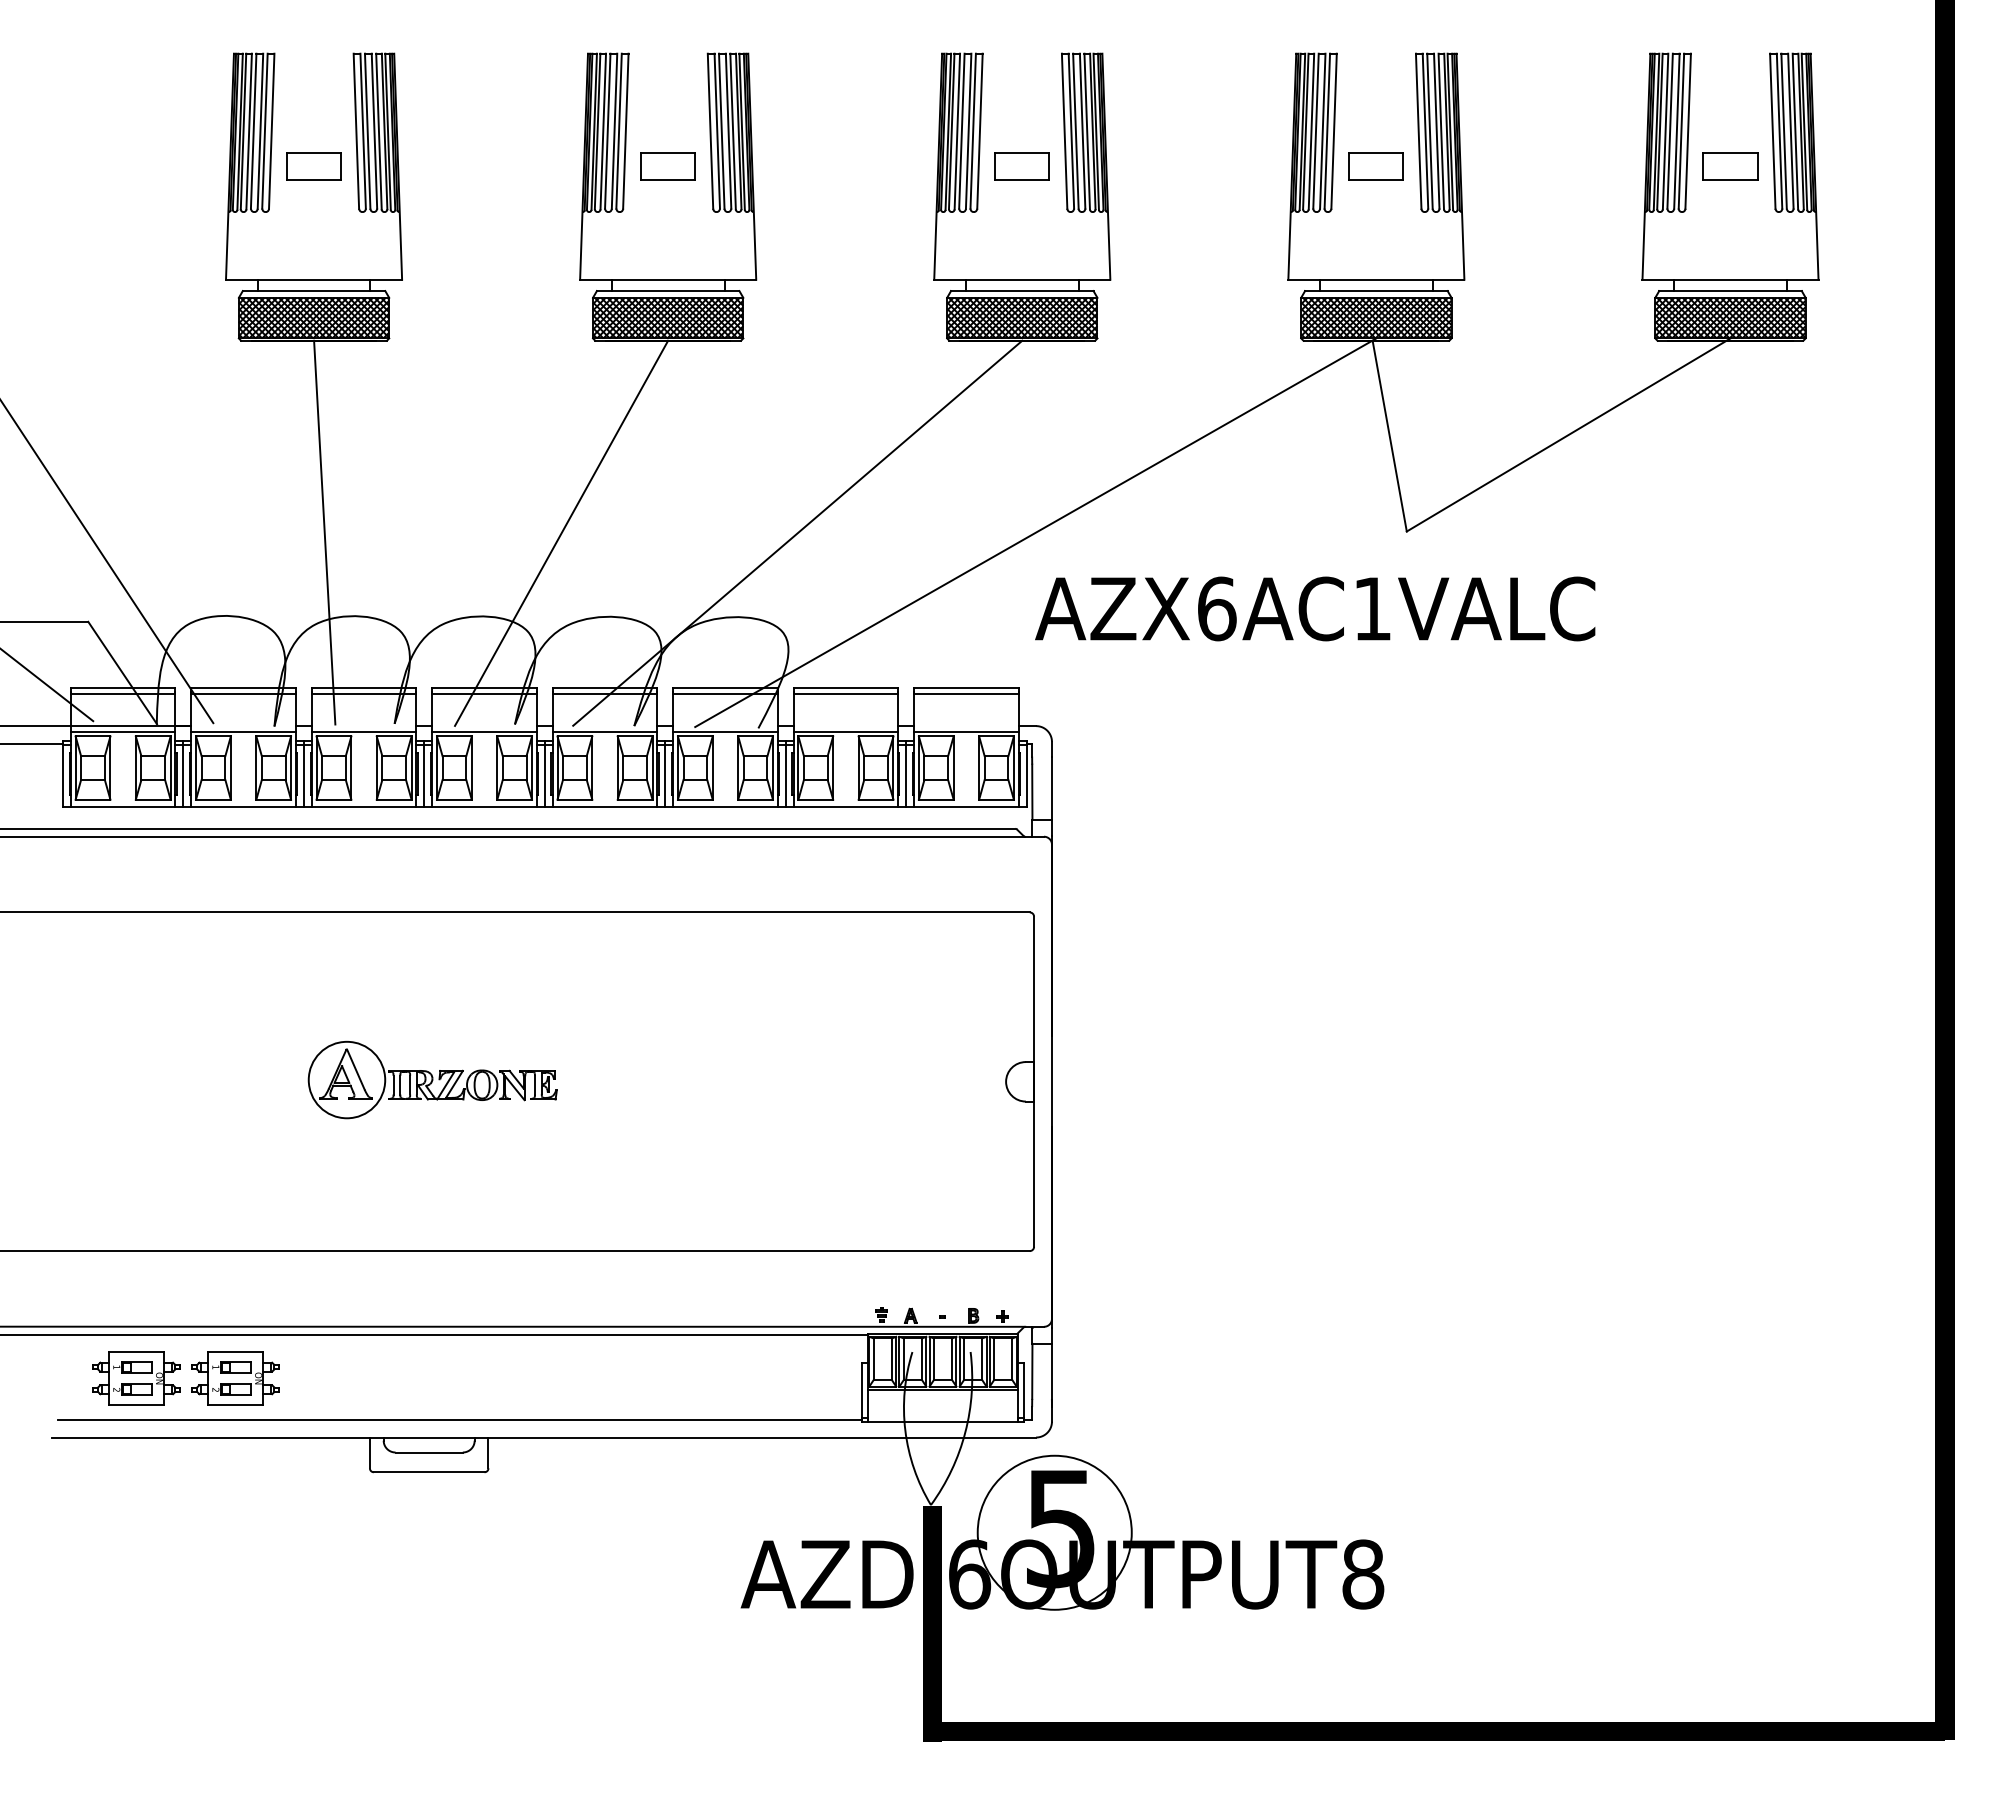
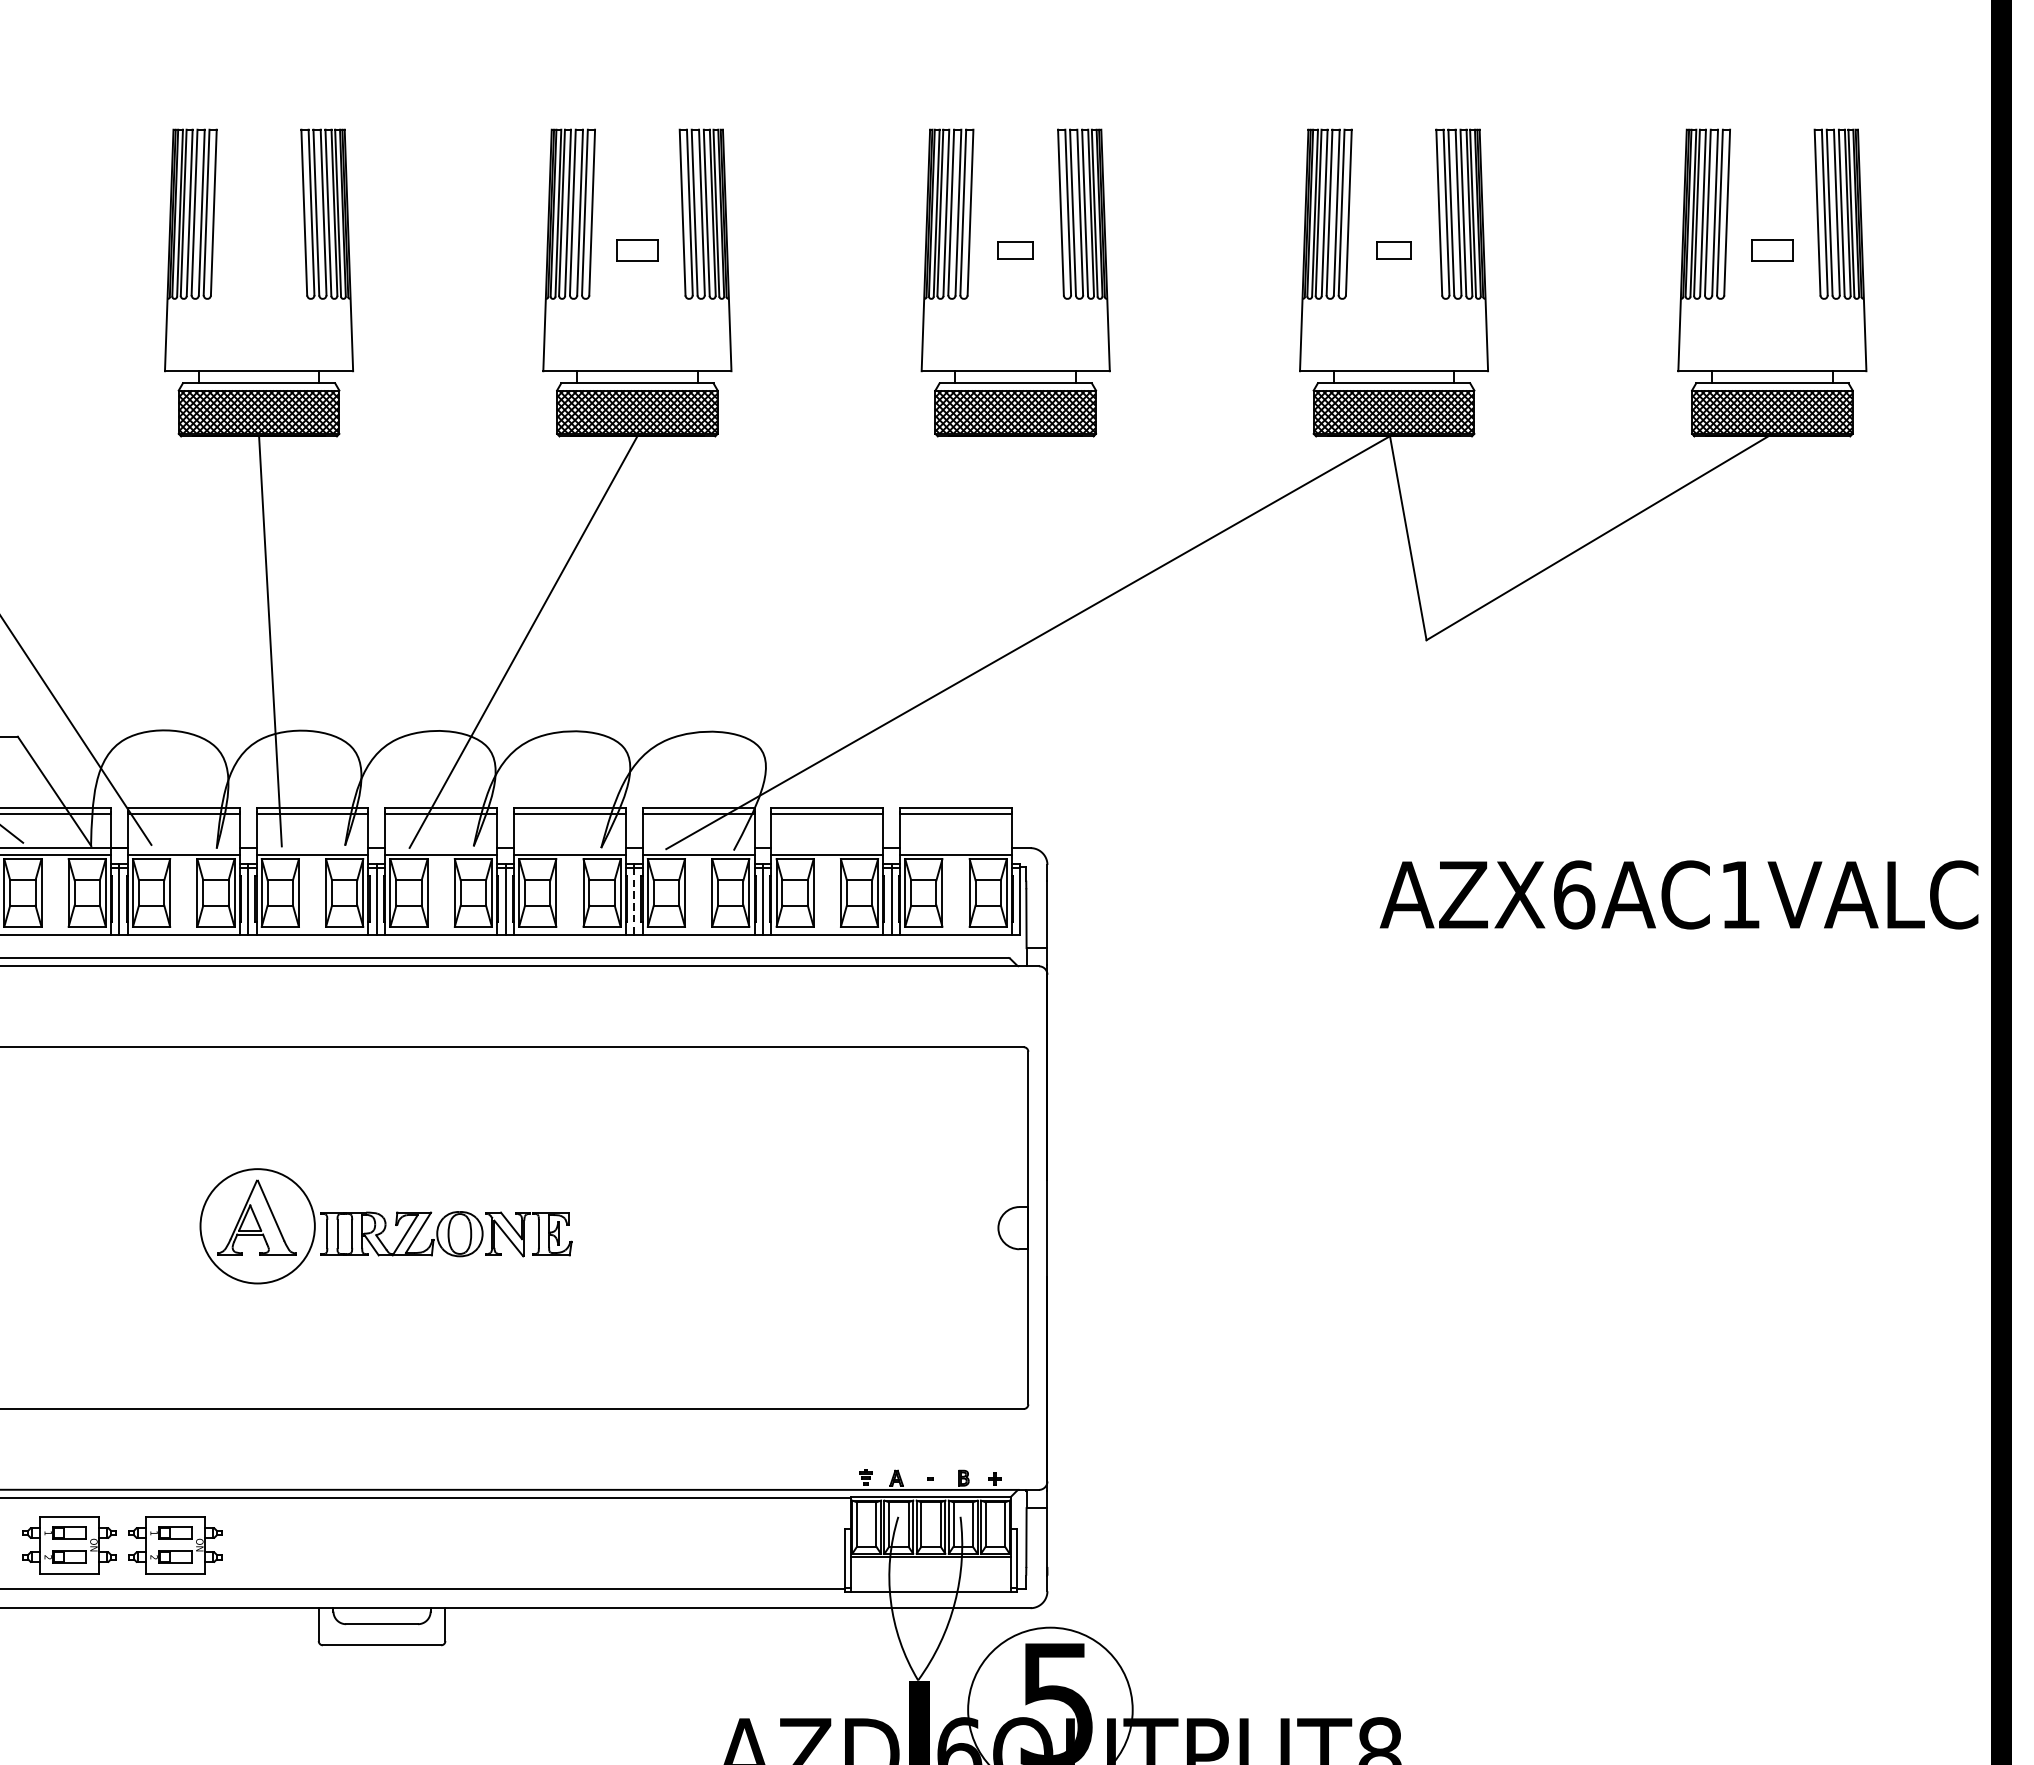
part: (313, 166) -> (258, 250), removed
part: (667, 166) -> (636, 250), size x0.7
part: (1021, 166) -> (1014, 250), size x0.6
part: (1375, 166) -> (1393, 250), size x0.6
part: (1730, 166) -> (1772, 250), size x0.7
line: (797, 532) -> (775, 641), removed
text: (1315, 608) -> (1679, 894), moved
line: (665, 776) -> (634, 901), solid -> dashed
part: (432, 1079) -> (385, 1225), size x1.4

